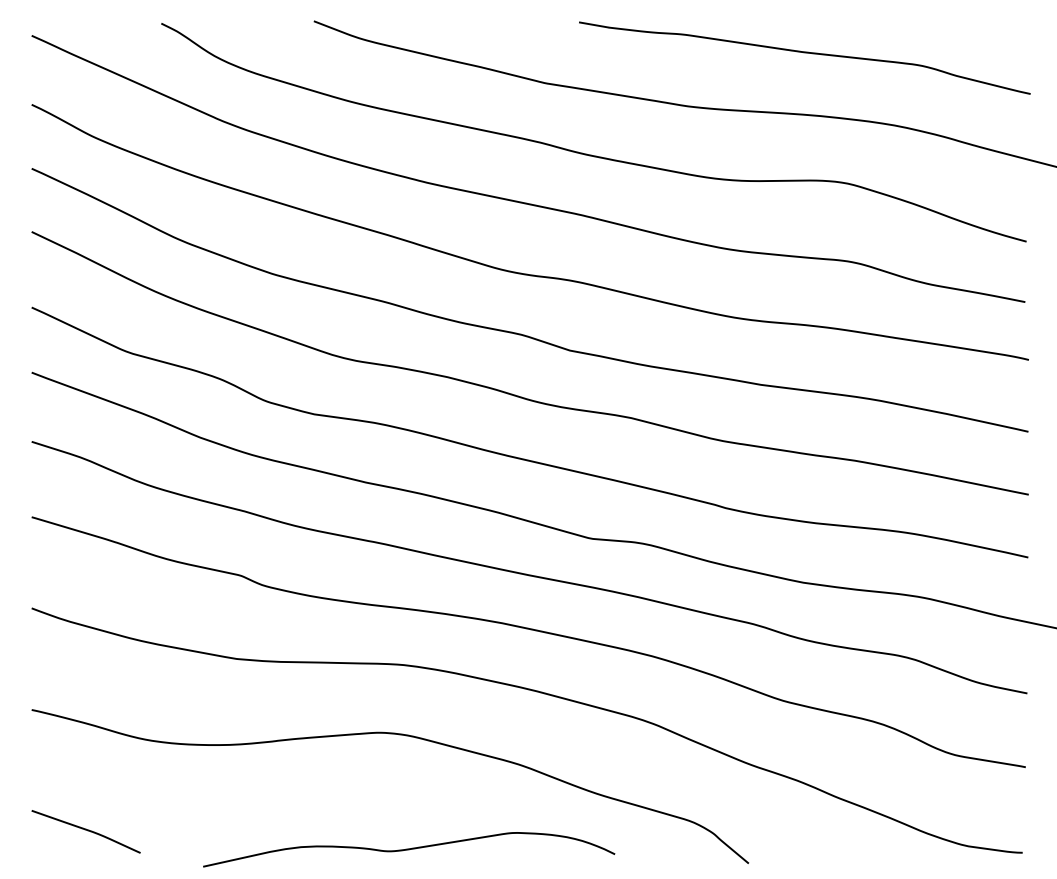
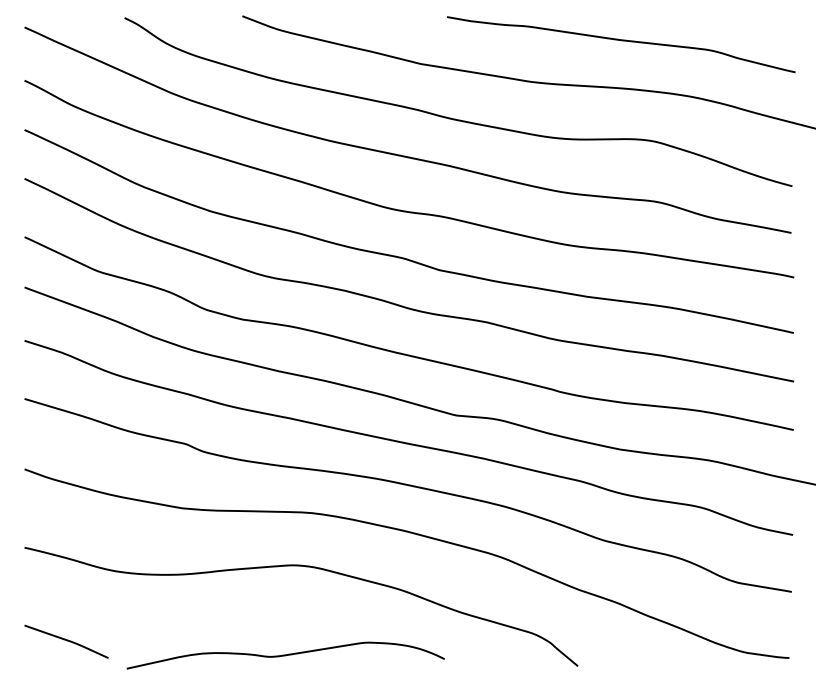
curve: (409, 849) -> (286, 655), moved

